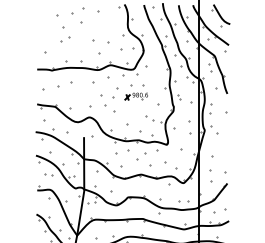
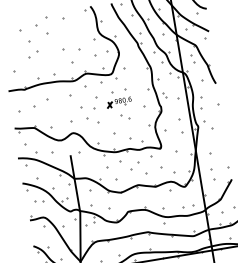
part: (149, 118) -> (125, 116), moved

